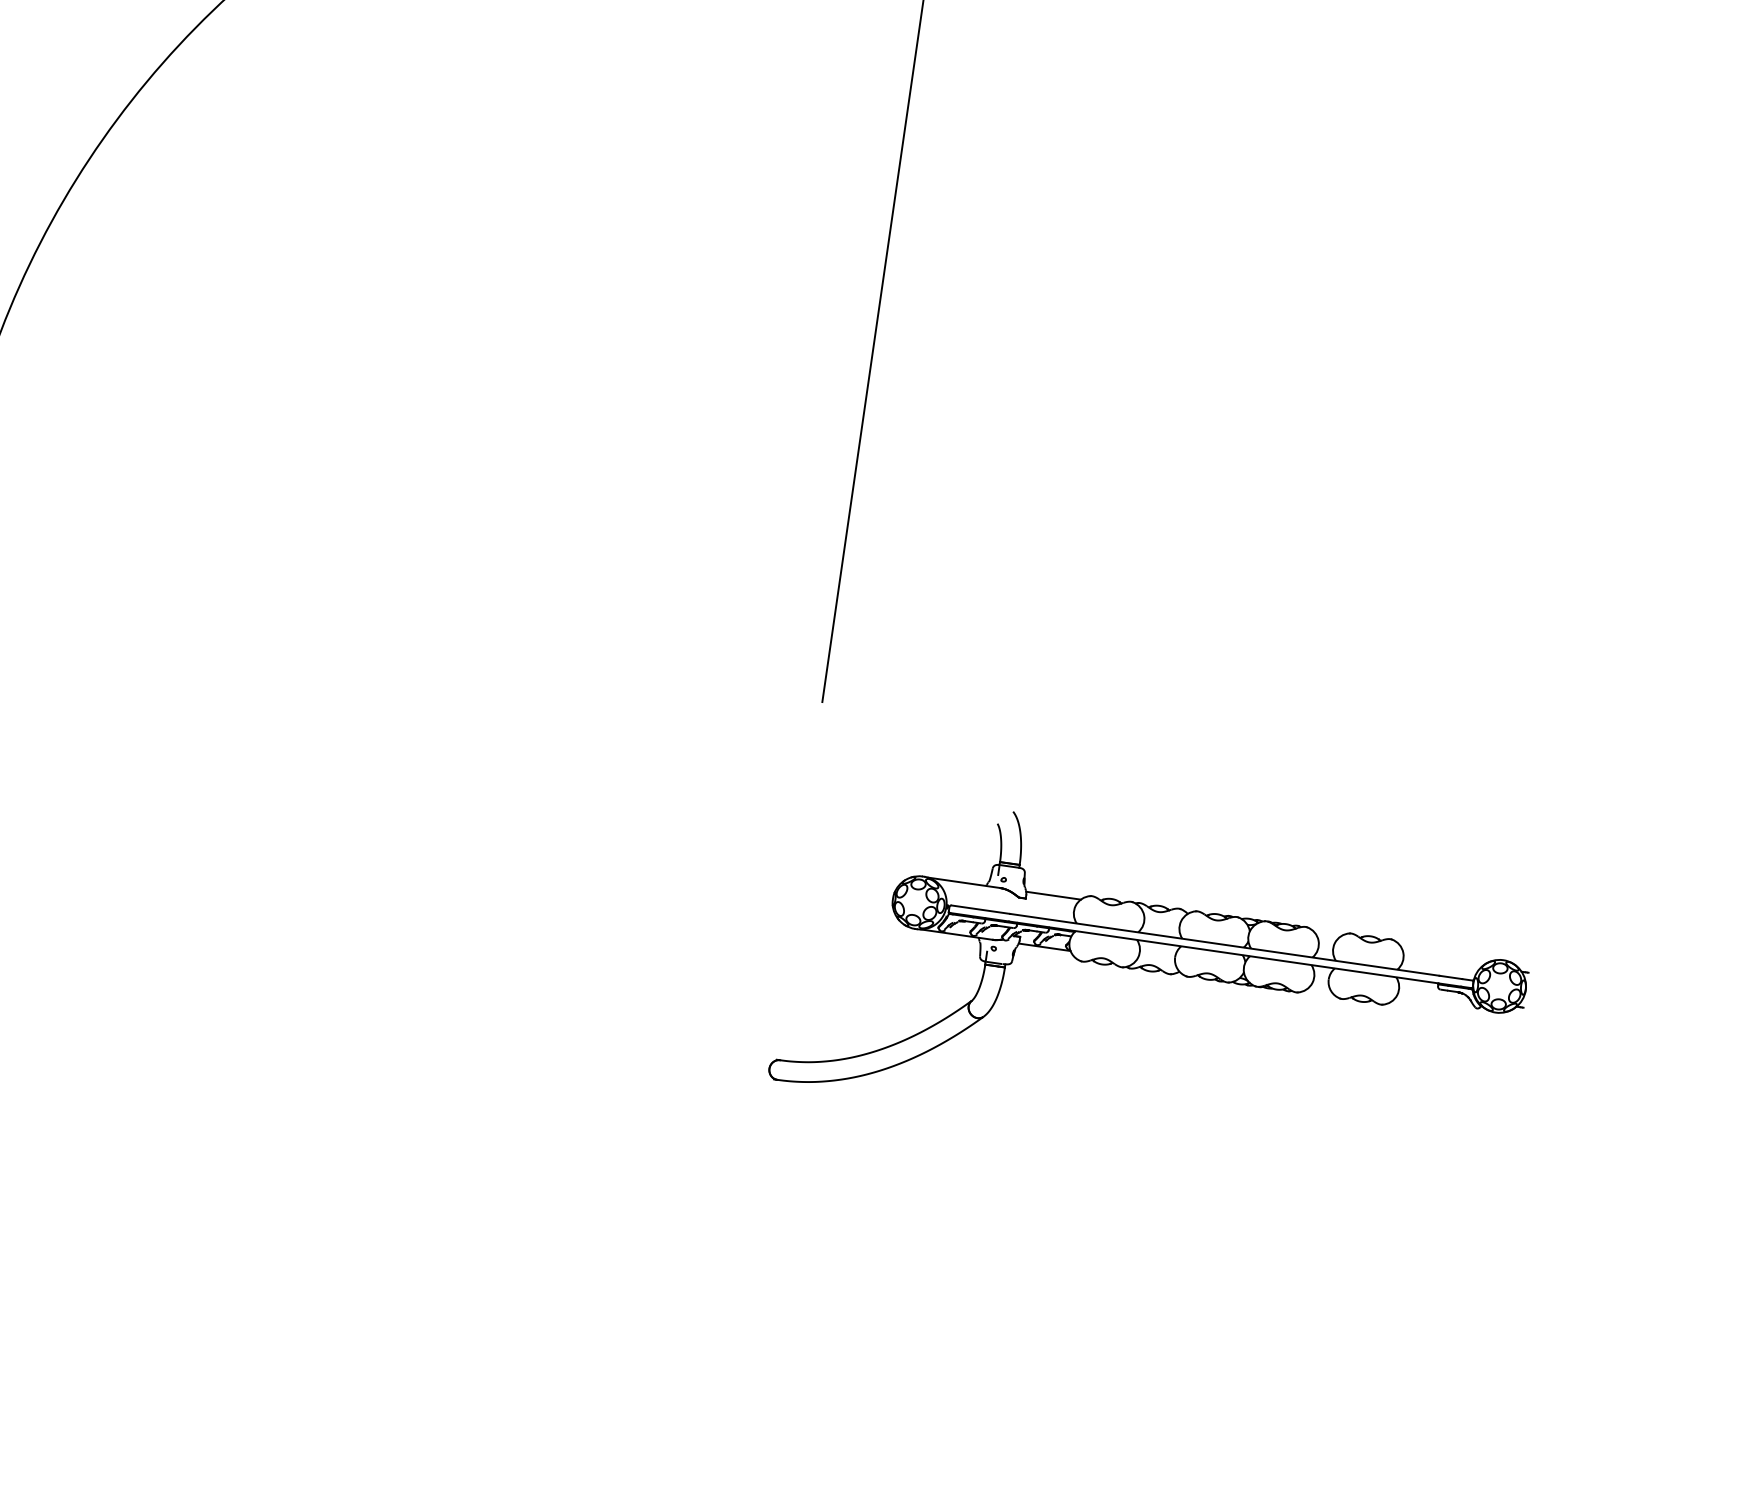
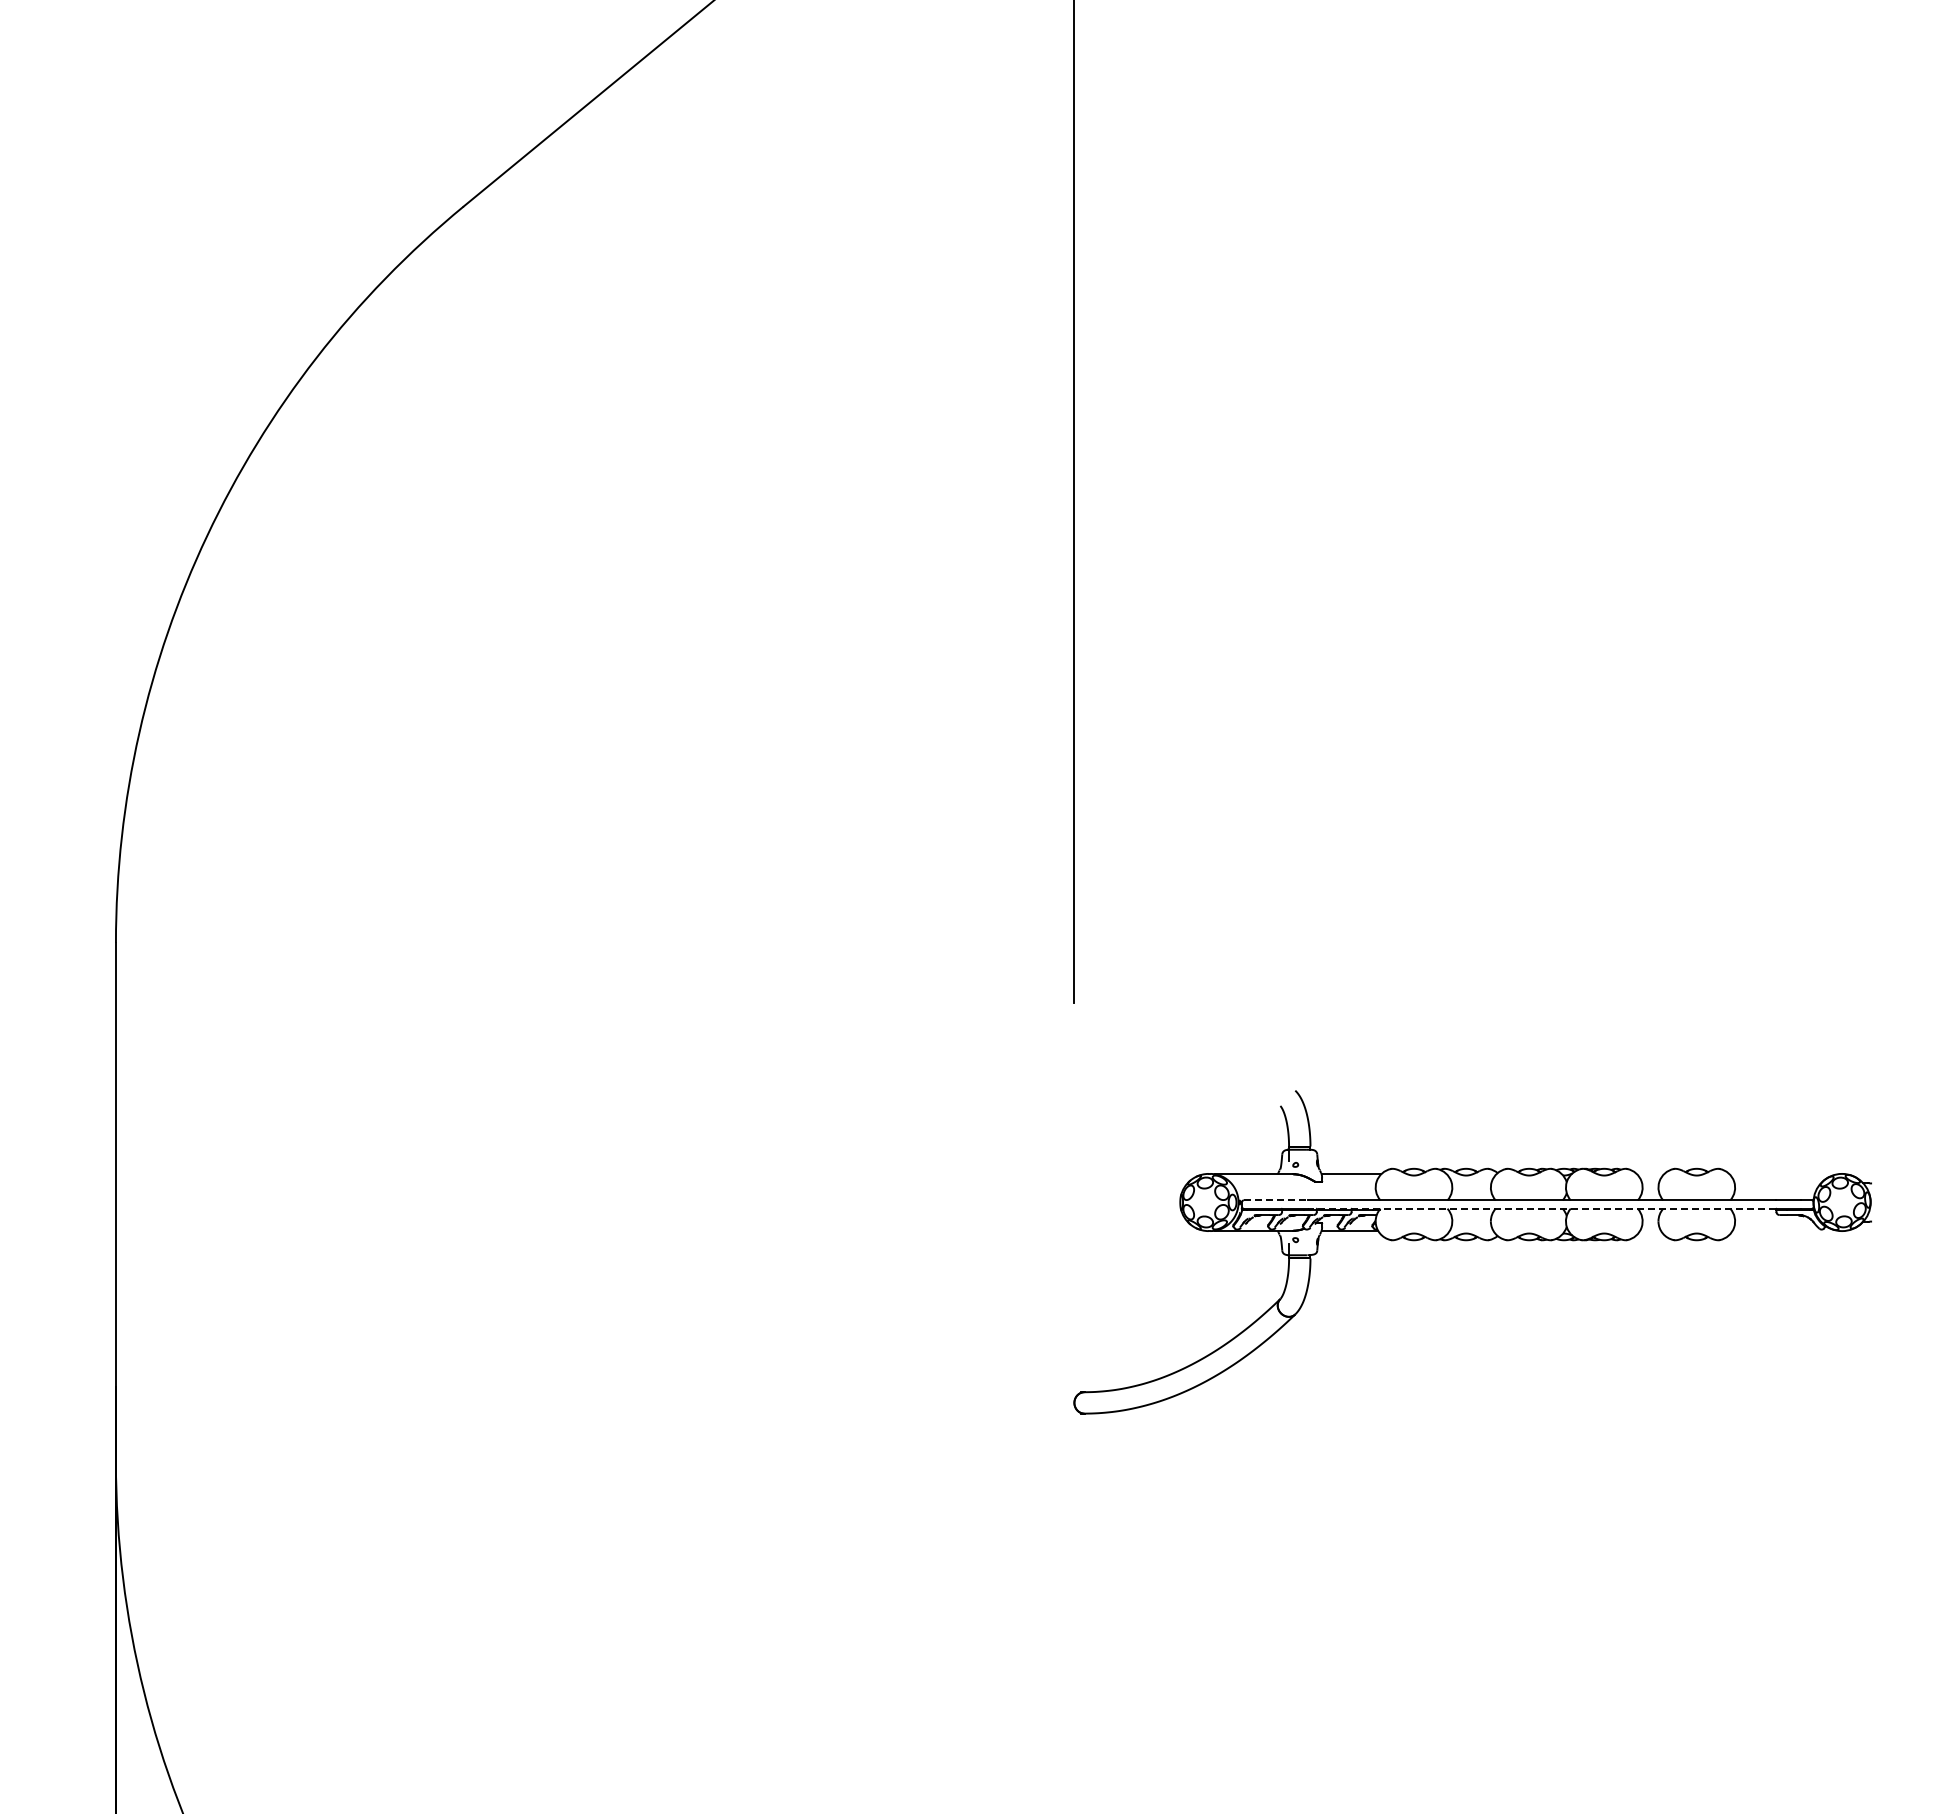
line: (980, 909) -> (1275, 1200), solid -> dashed
line: (1223, 952) -> (1541, 1208), solid -> dashed

